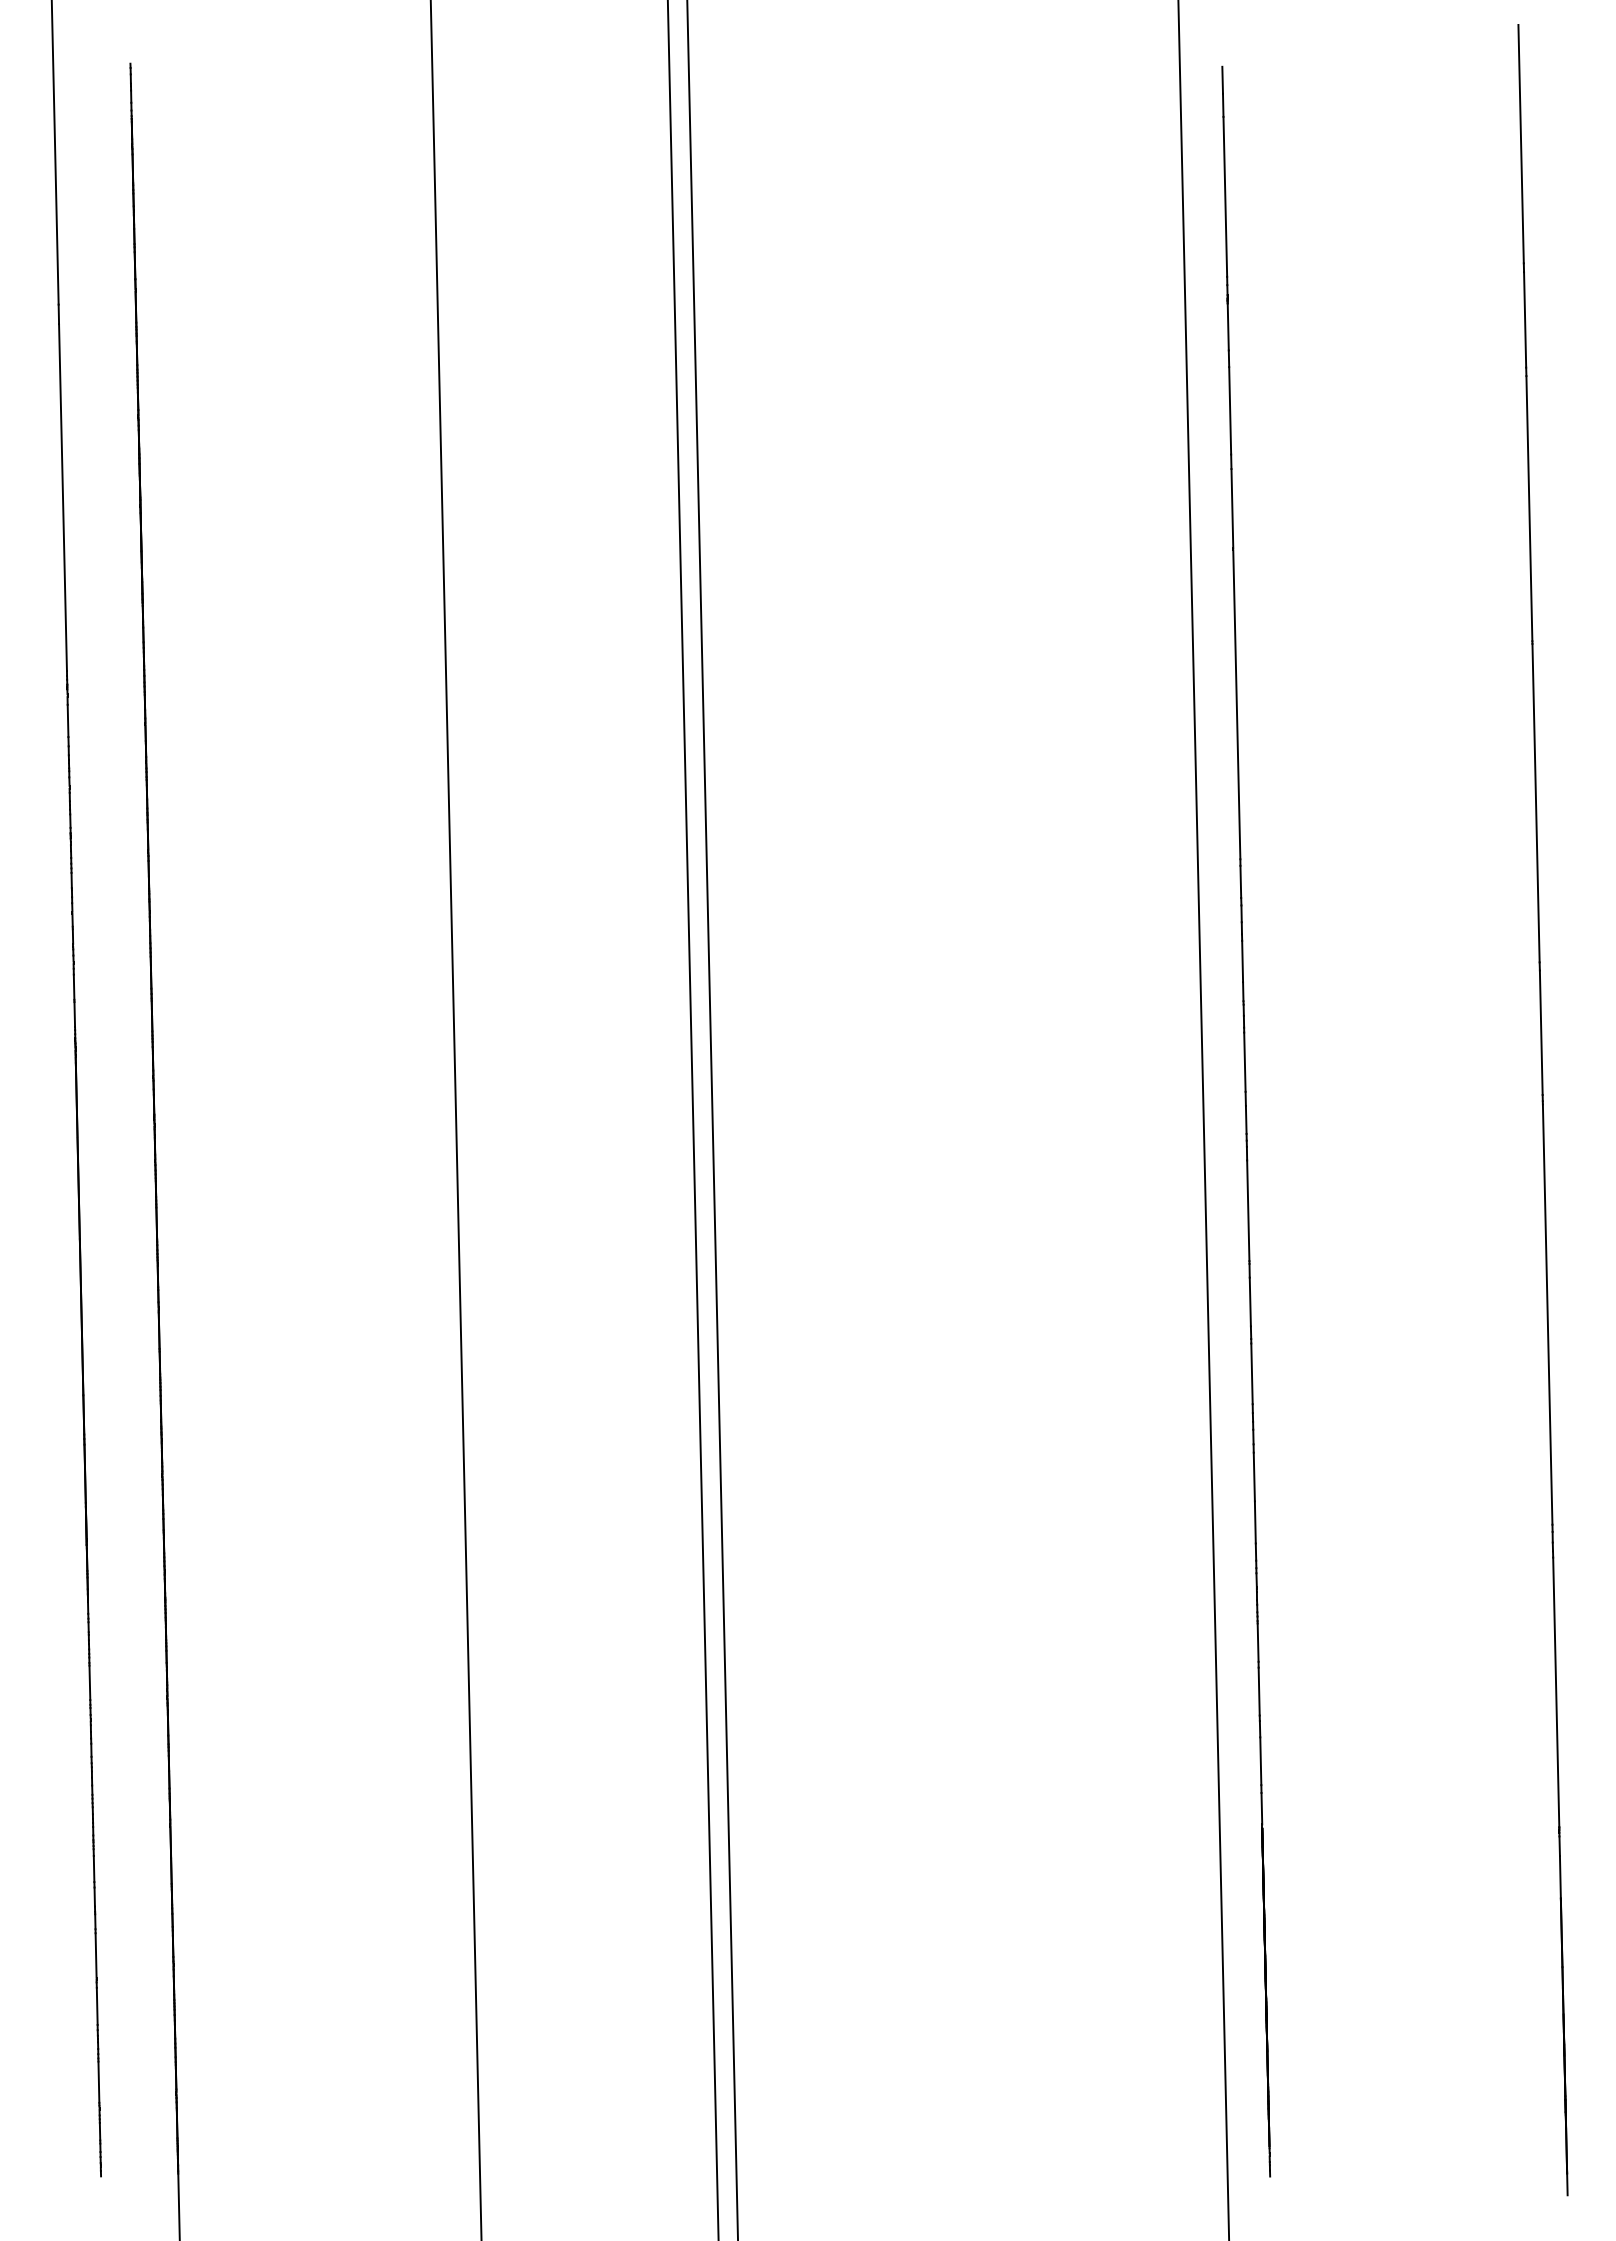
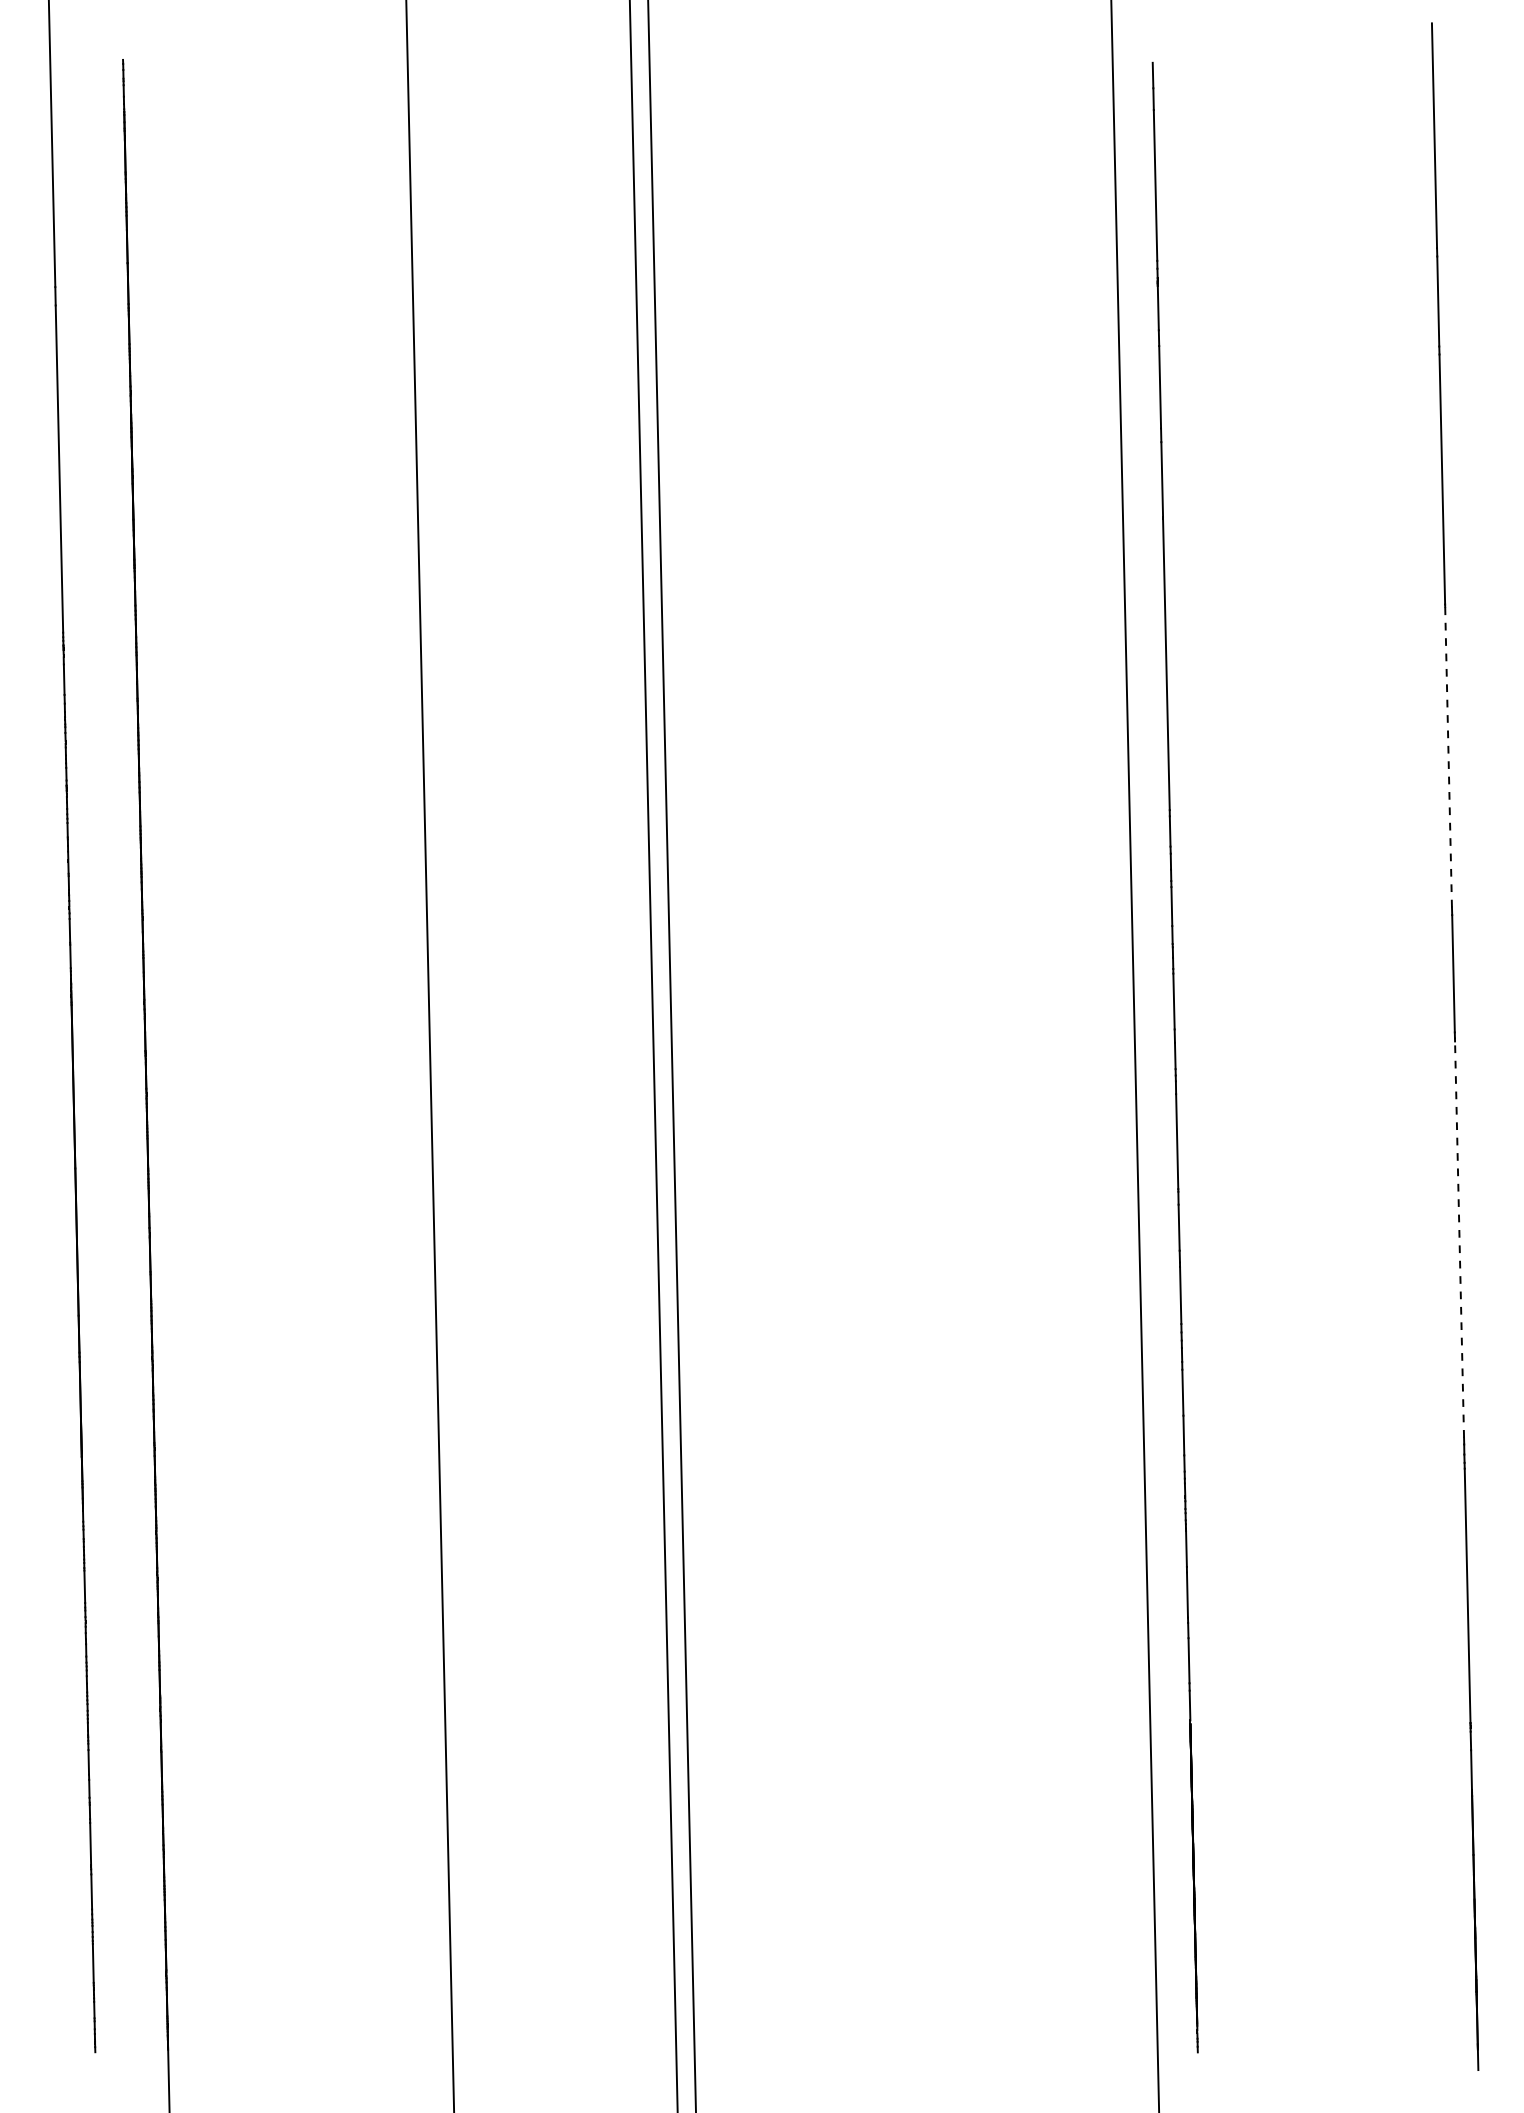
line: (1535, 802) -> (1448, 756), solid -> dashed
line: (1547, 1314) -> (1459, 1239), solid -> dashed

